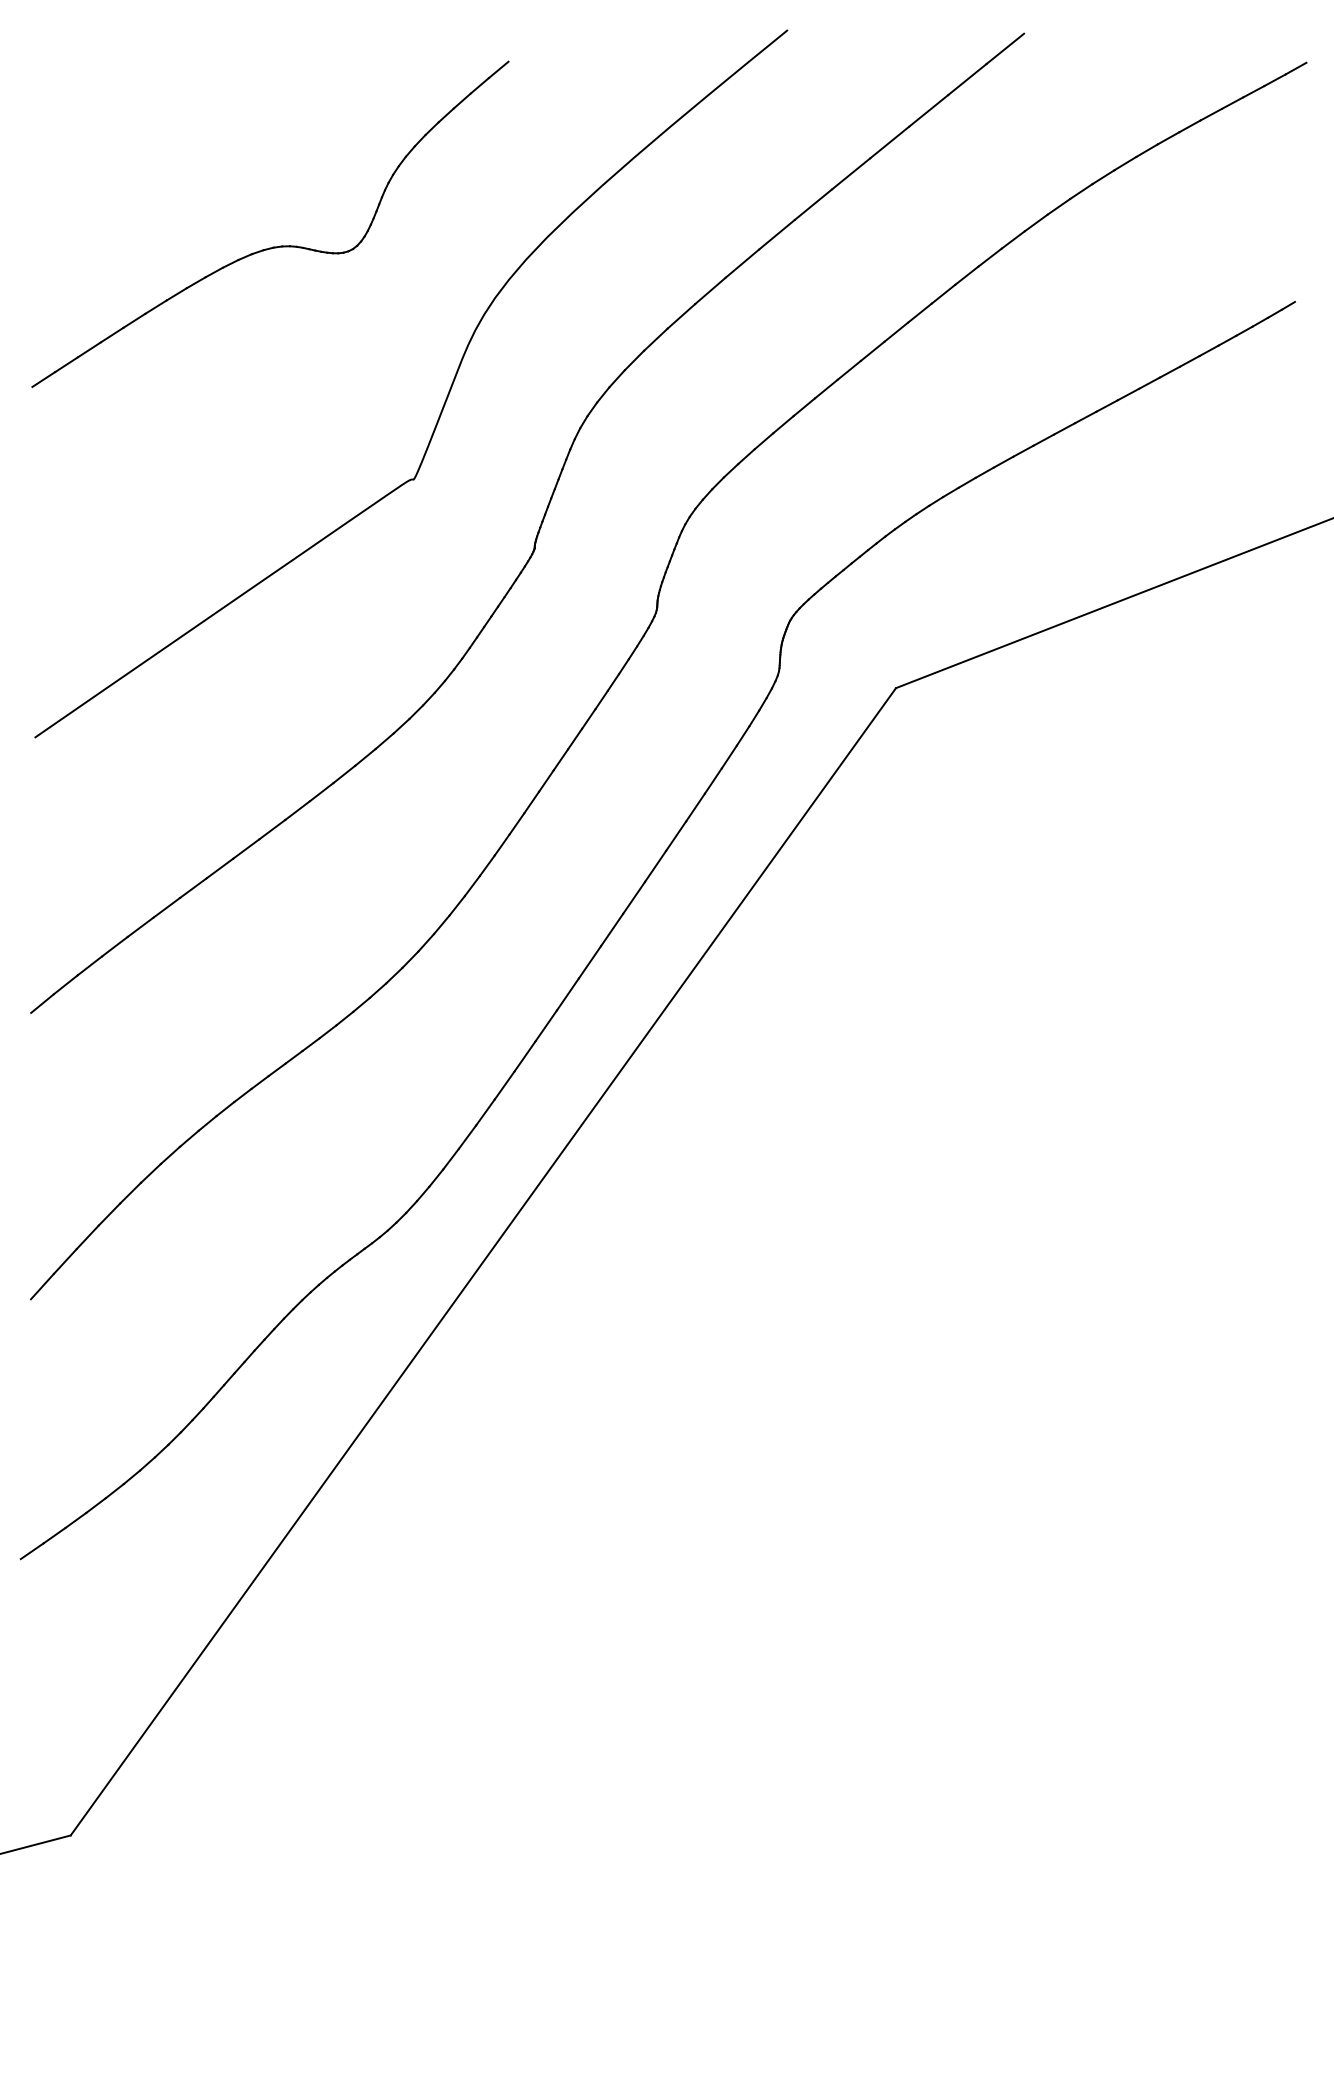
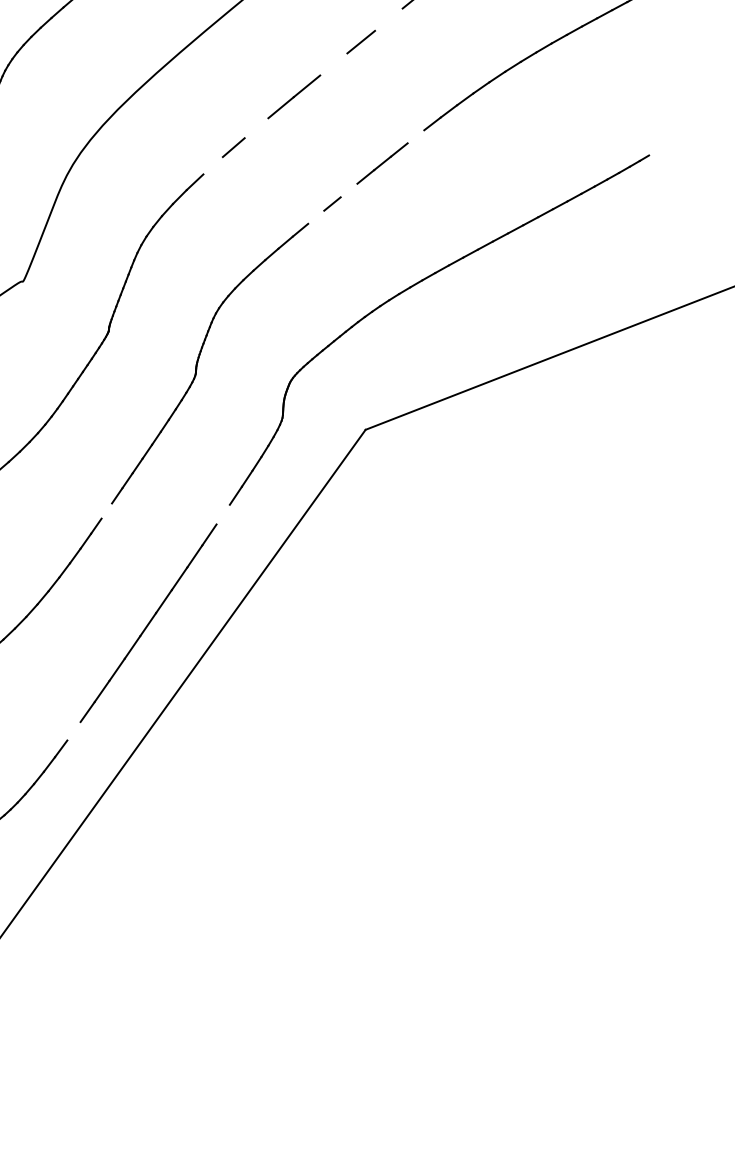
line: (928, 110) -> (388, 19), removed
line: (851, 173) -> (334, 64), removed
line: (742, 263) -> (256, 128), removed
line: (966, 275) -> (415, 136), removed
line: (681, 316) -> (213, 165), removed
line: (872, 350) -> (348, 189), removed
line: (826, 388) -> (316, 216), removed
line: (531, 802) -> (106, 511), removed
line: (695, 807) -> (223, 514), removed
line: (485, 1112) -> (74, 731), removed

